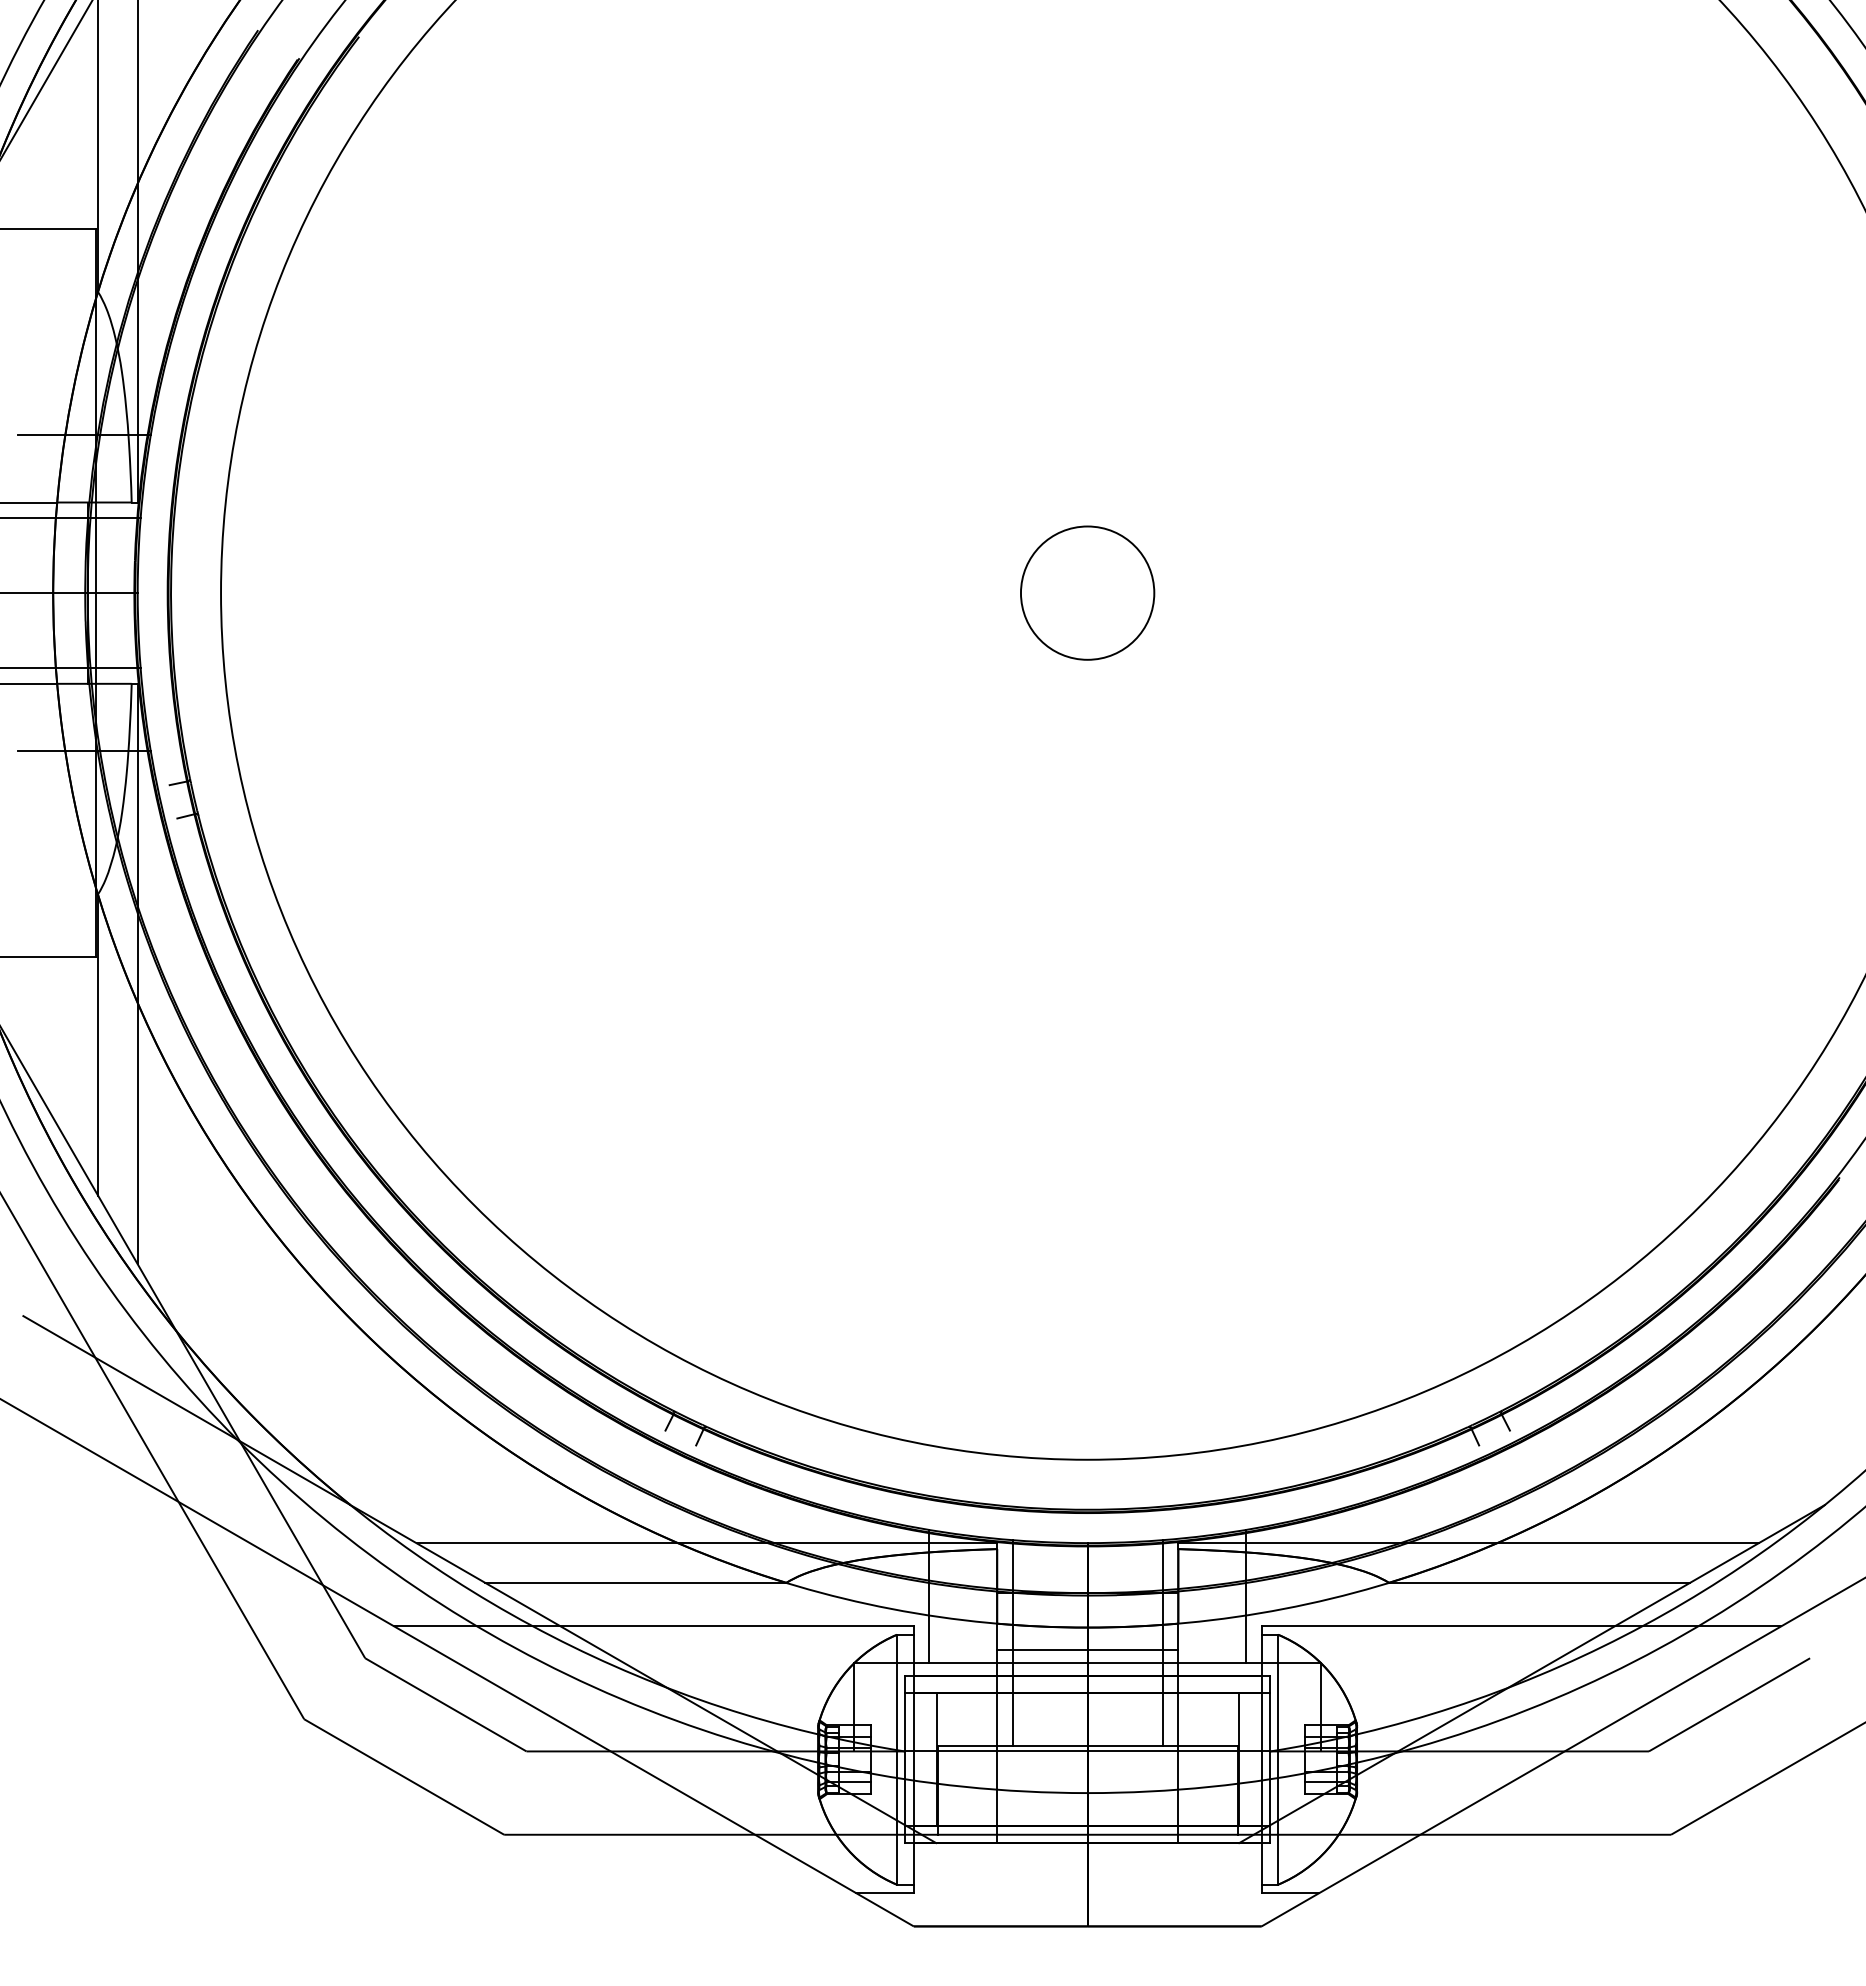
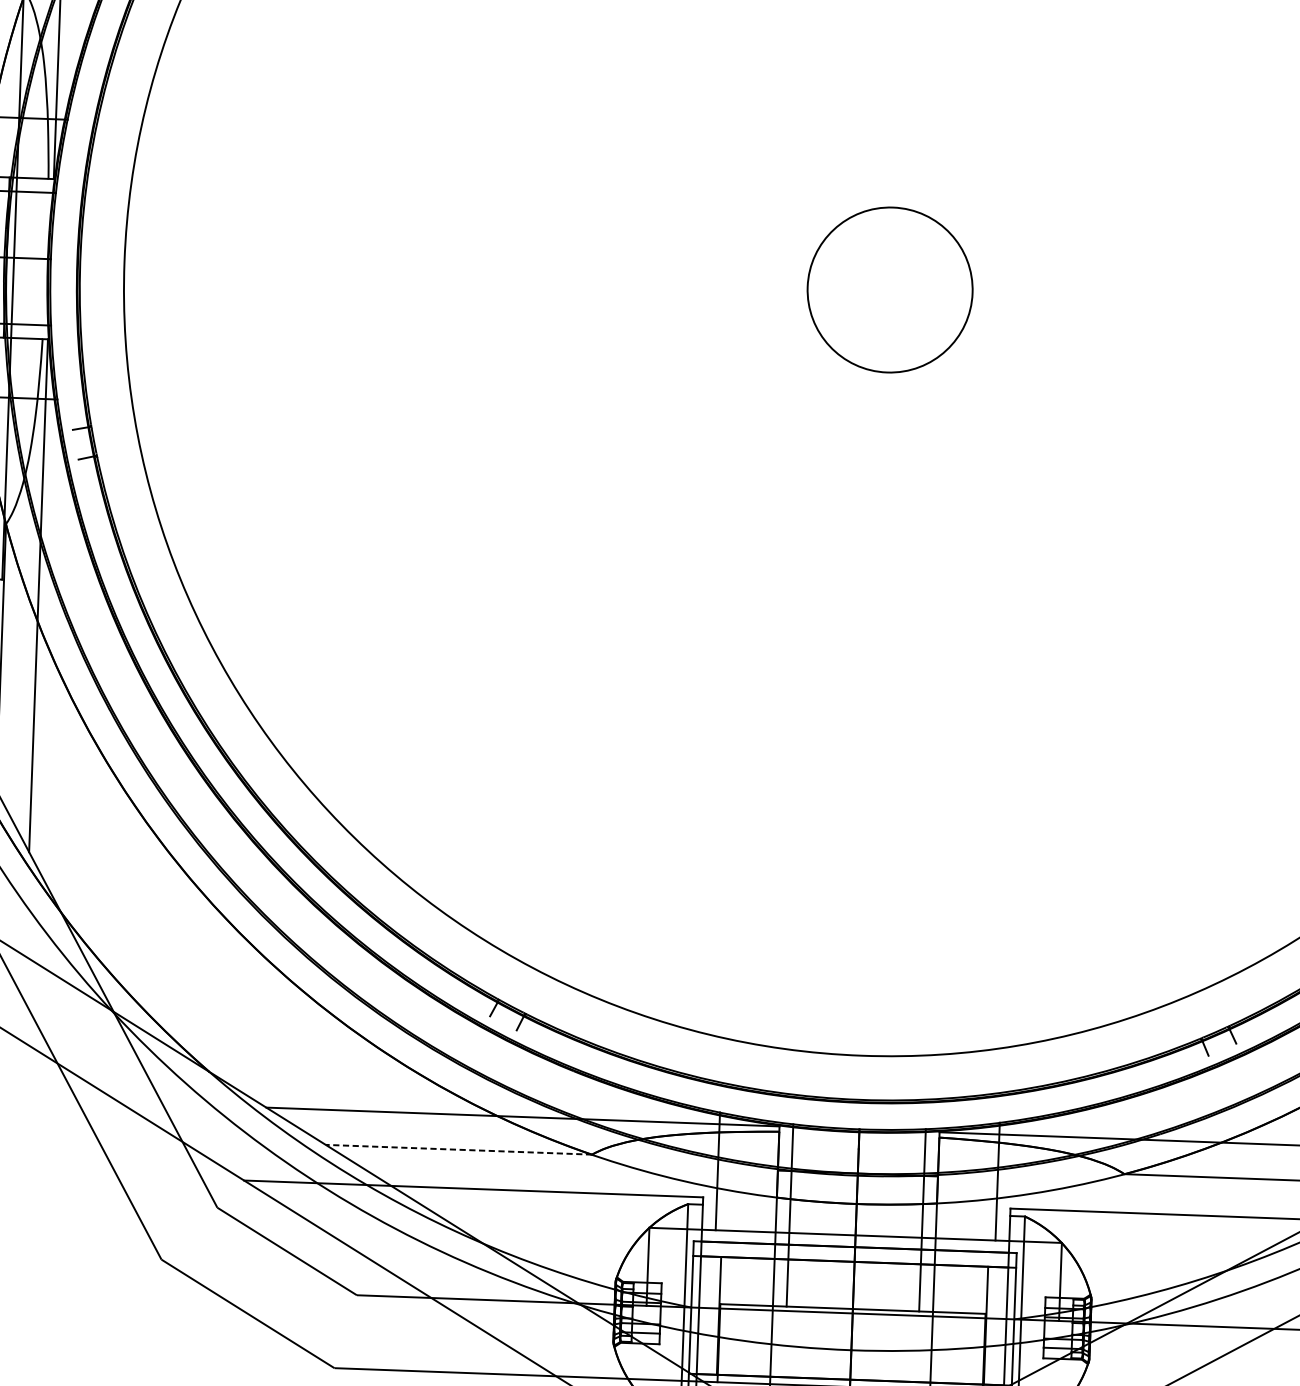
circle: (1087, 592) -> (890, 289), size x1.4
line: (635, 1582) -> (458, 1149), solid -> dashed
line: (1087, 1649) -> (855, 1223), removed

